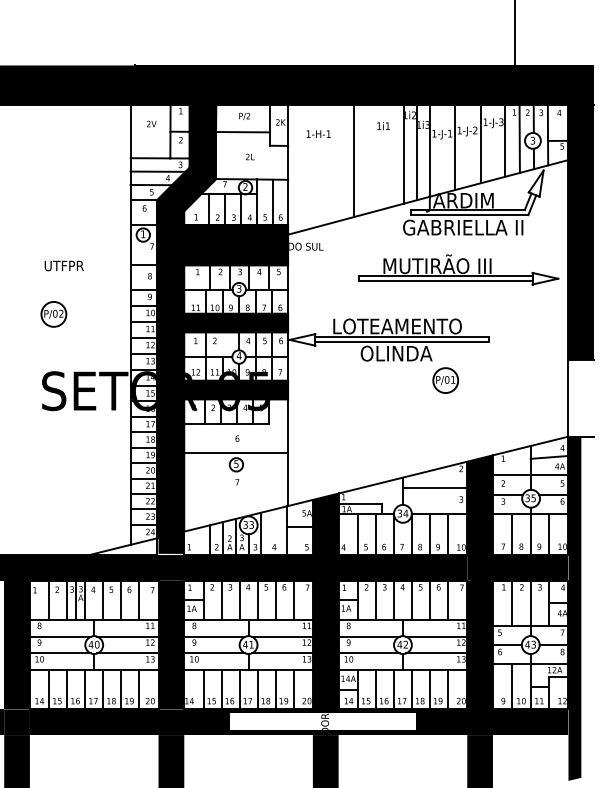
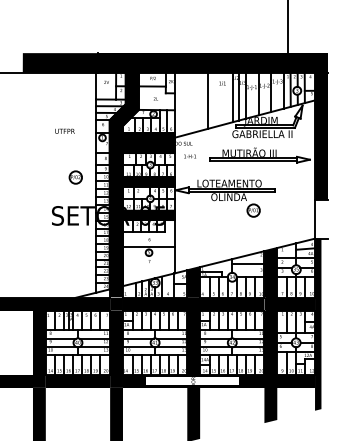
text: (317, 134) -> (189, 156), moved
text: (63, 264) -> (64, 130), moved
part: (53, 314) -> (75, 177), moved

